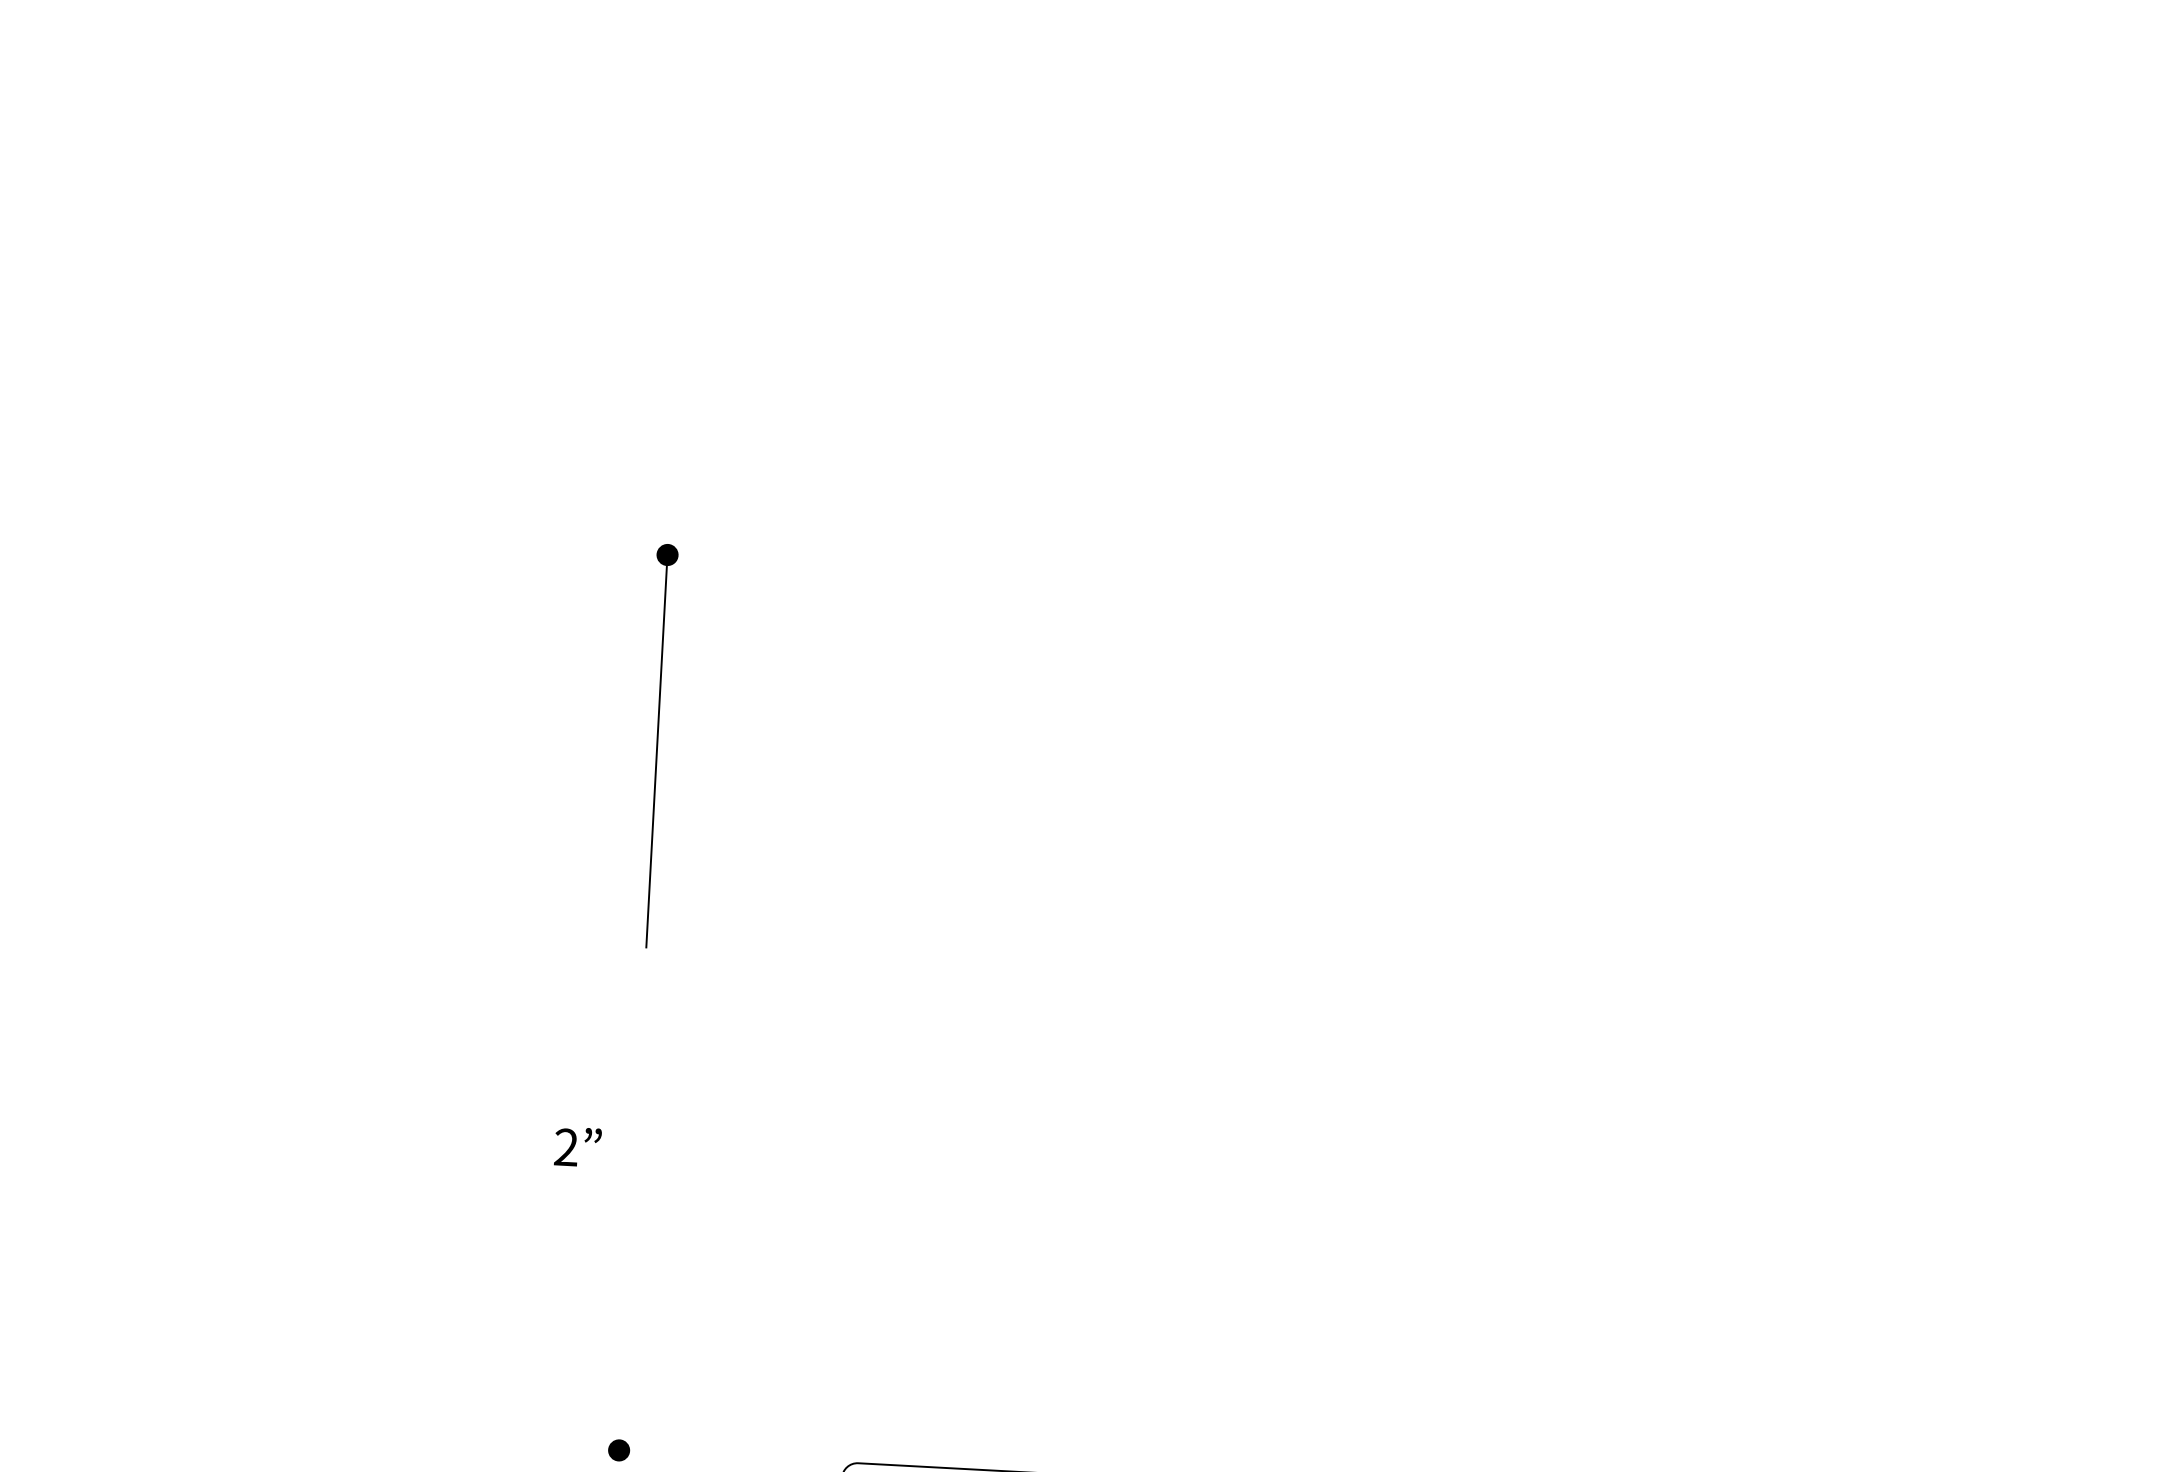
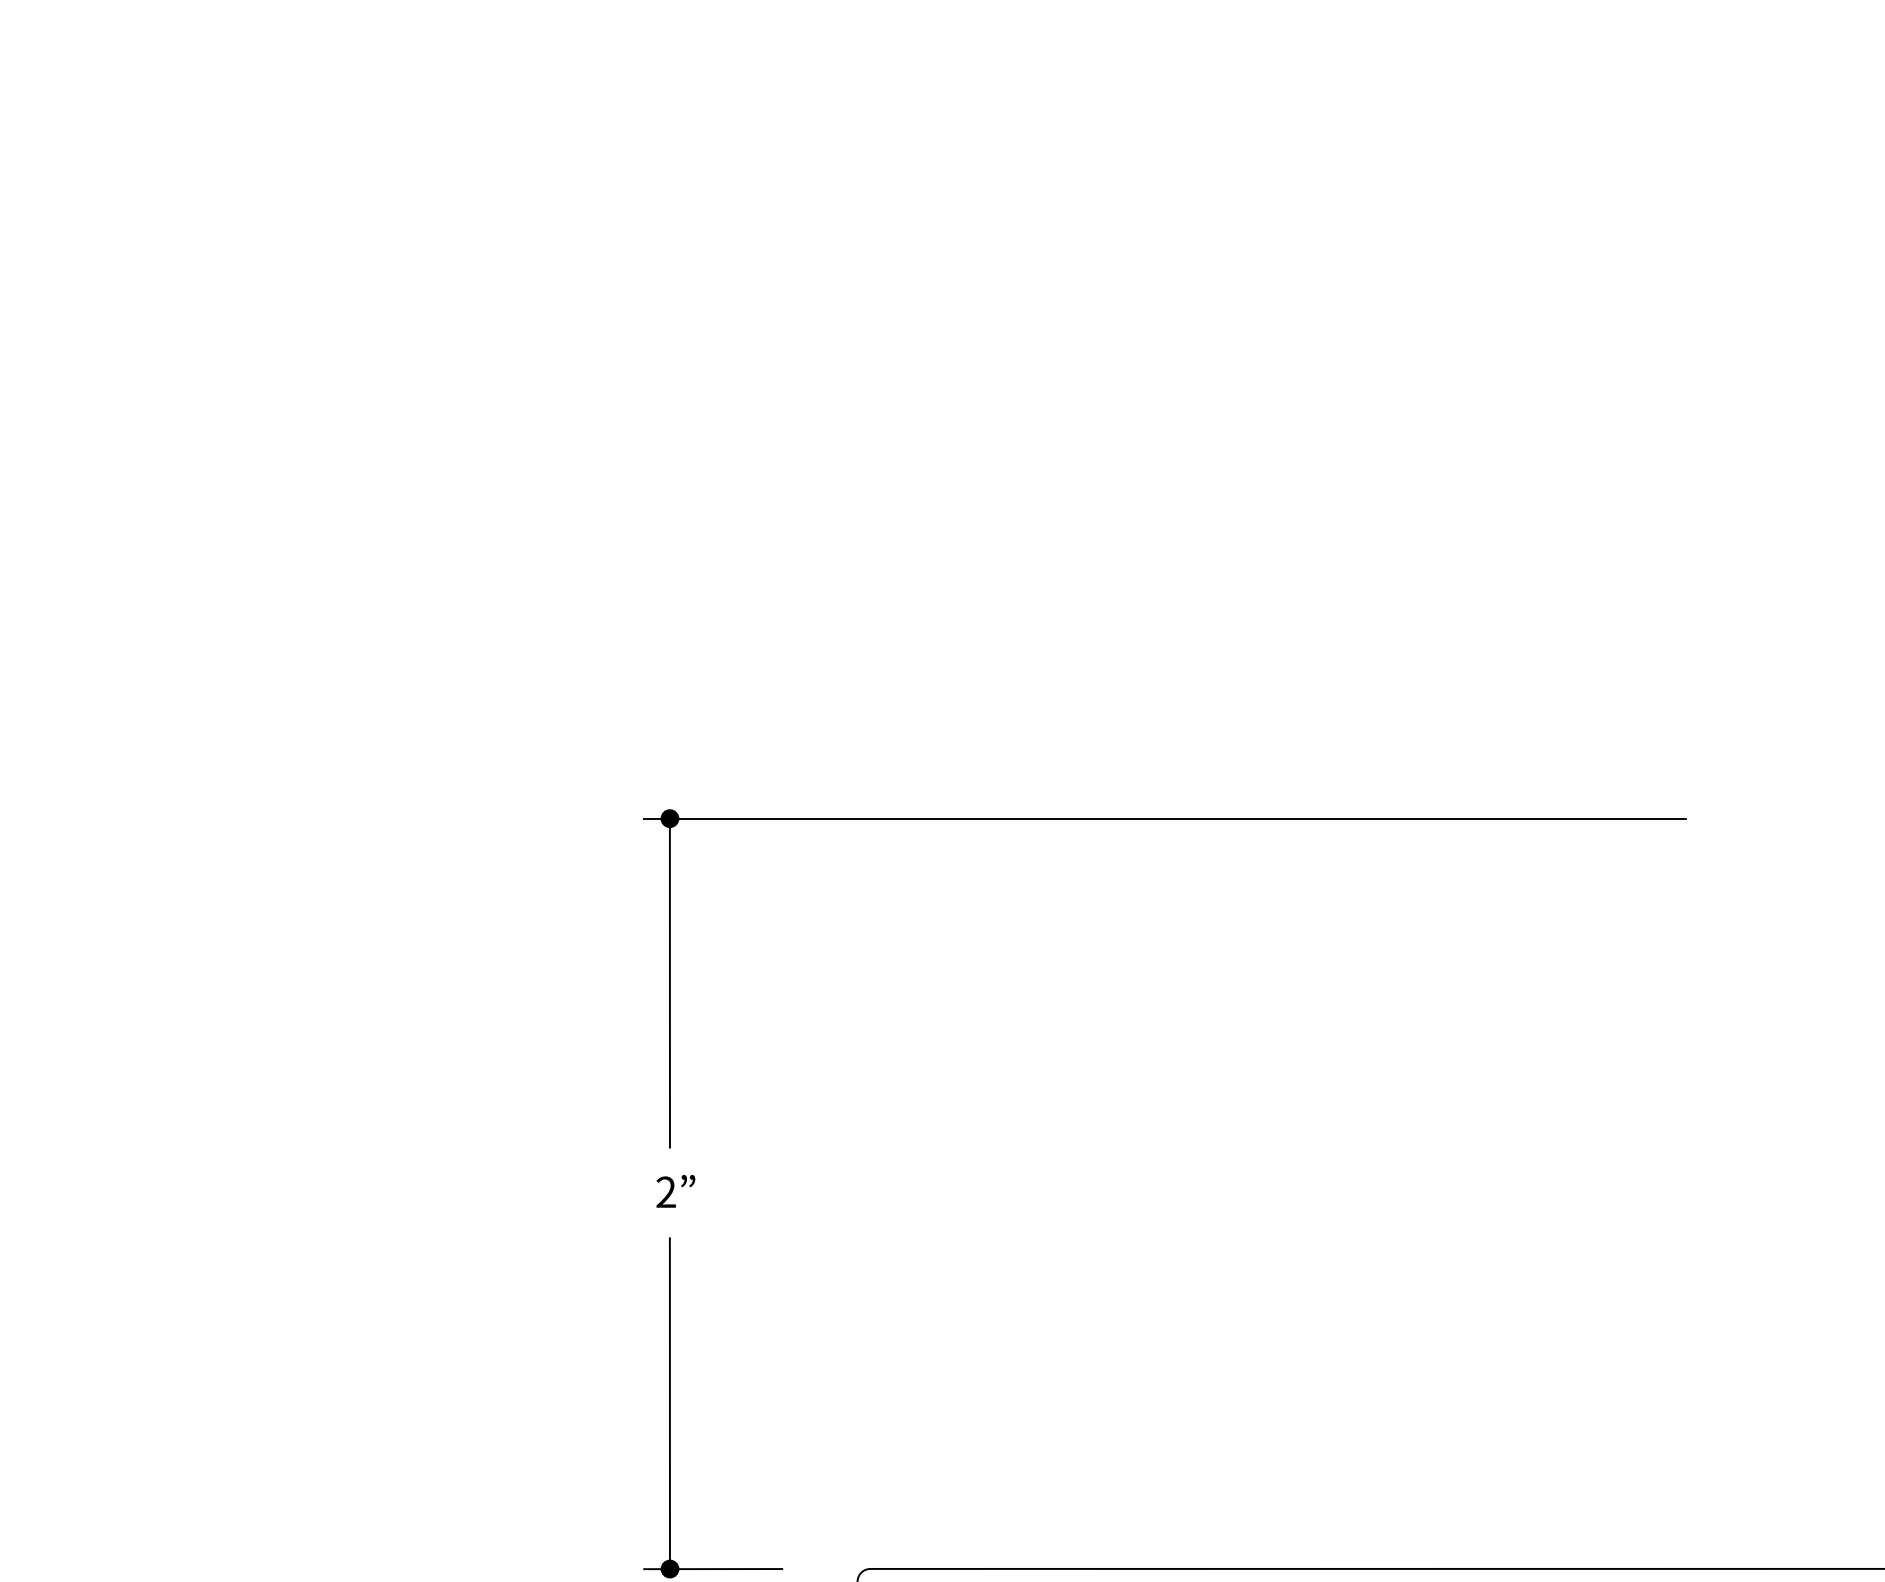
line: (1258, 586) -> (1165, 818), added
text: (577, 1147) -> (675, 1191), moved
line: (629, 1248) -> (669, 1399), added
line: (671, 1453) -> (713, 1569), added

